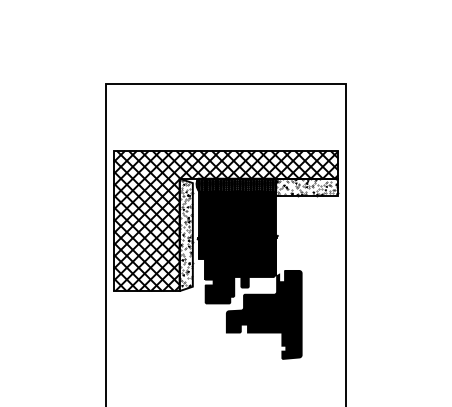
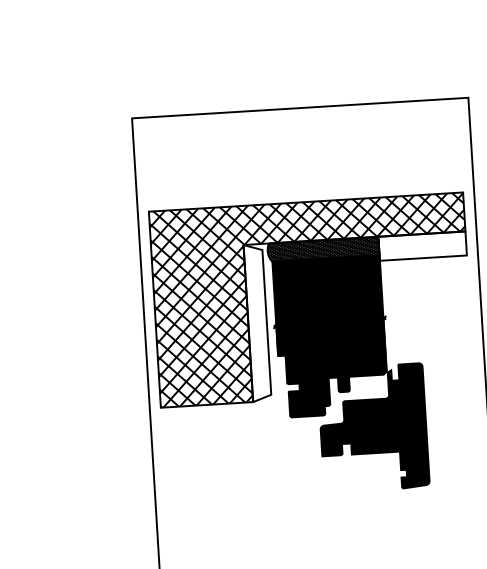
hatch: (307, 186) -> (422, 244), removed
hatch: (185, 233) -> (256, 321), removed

